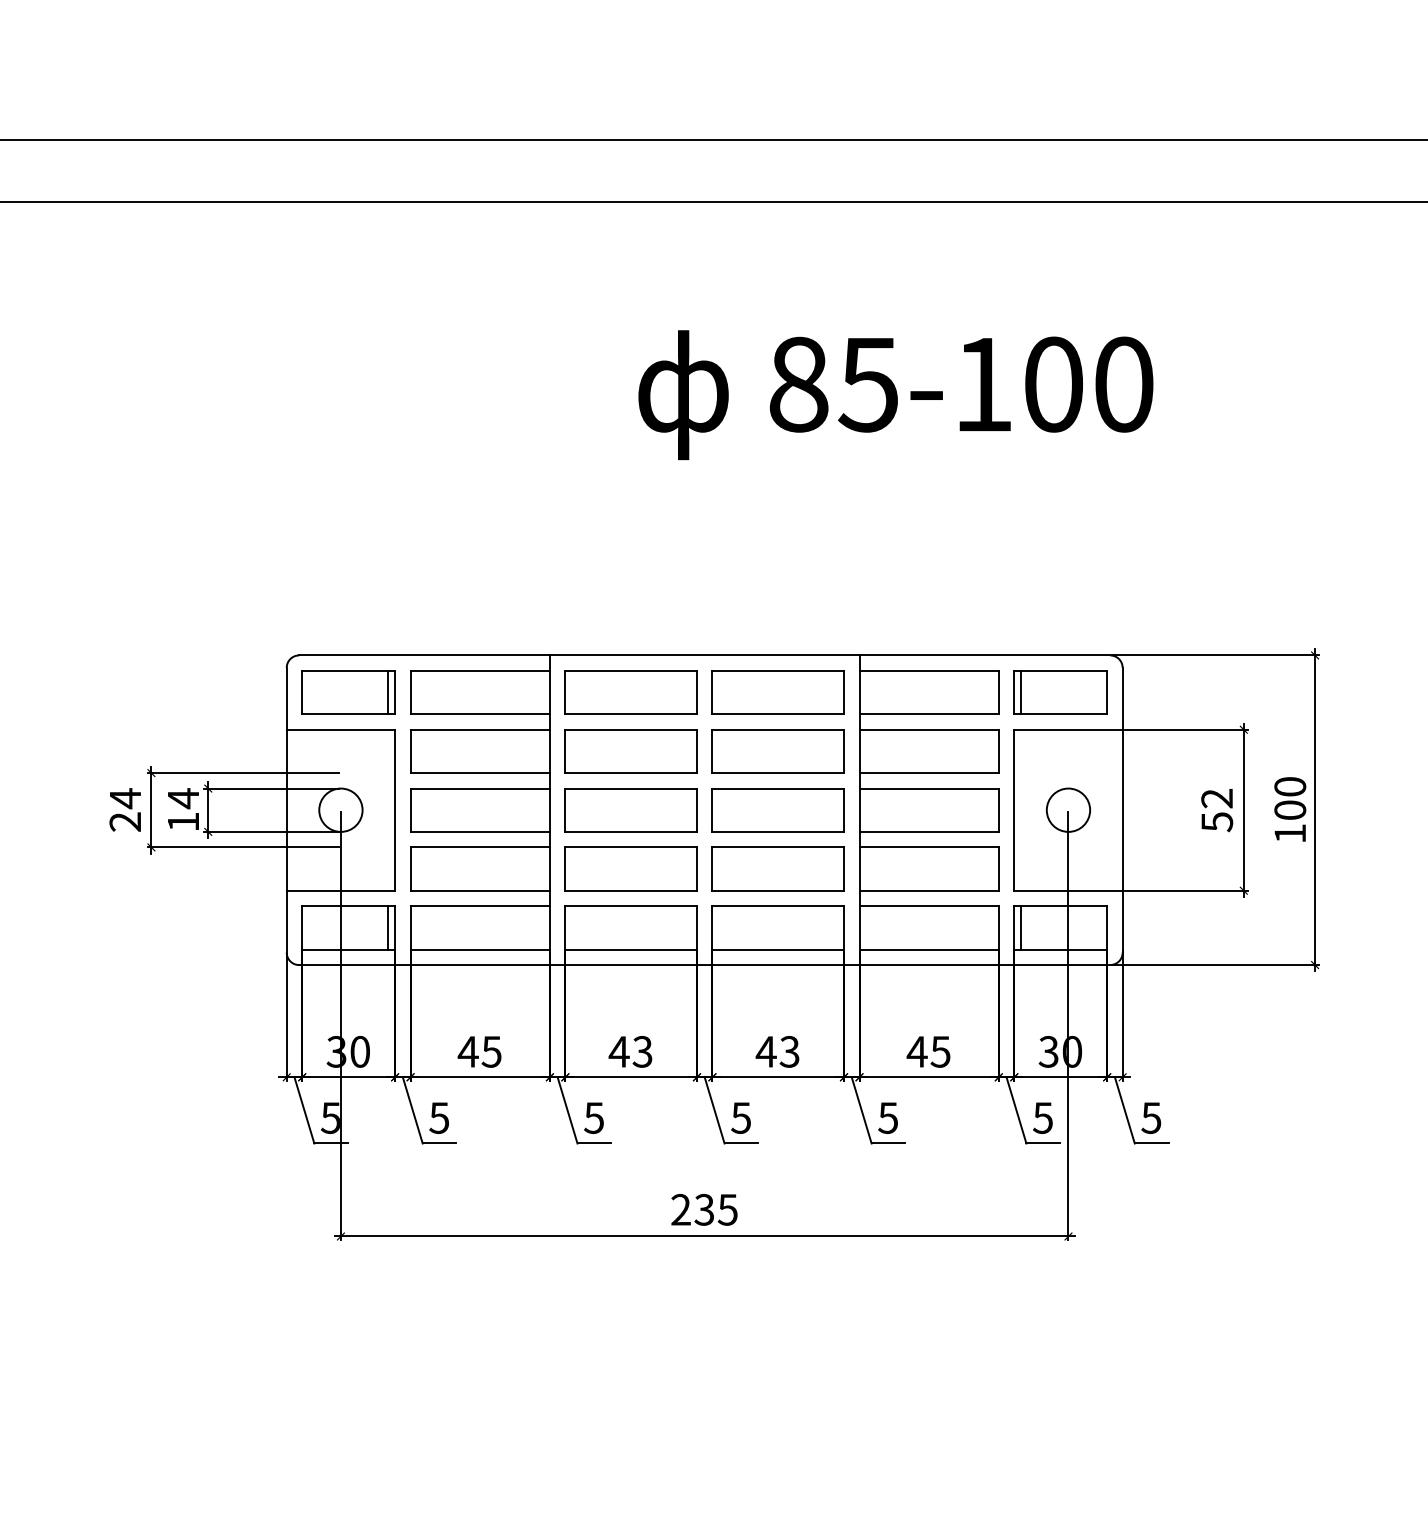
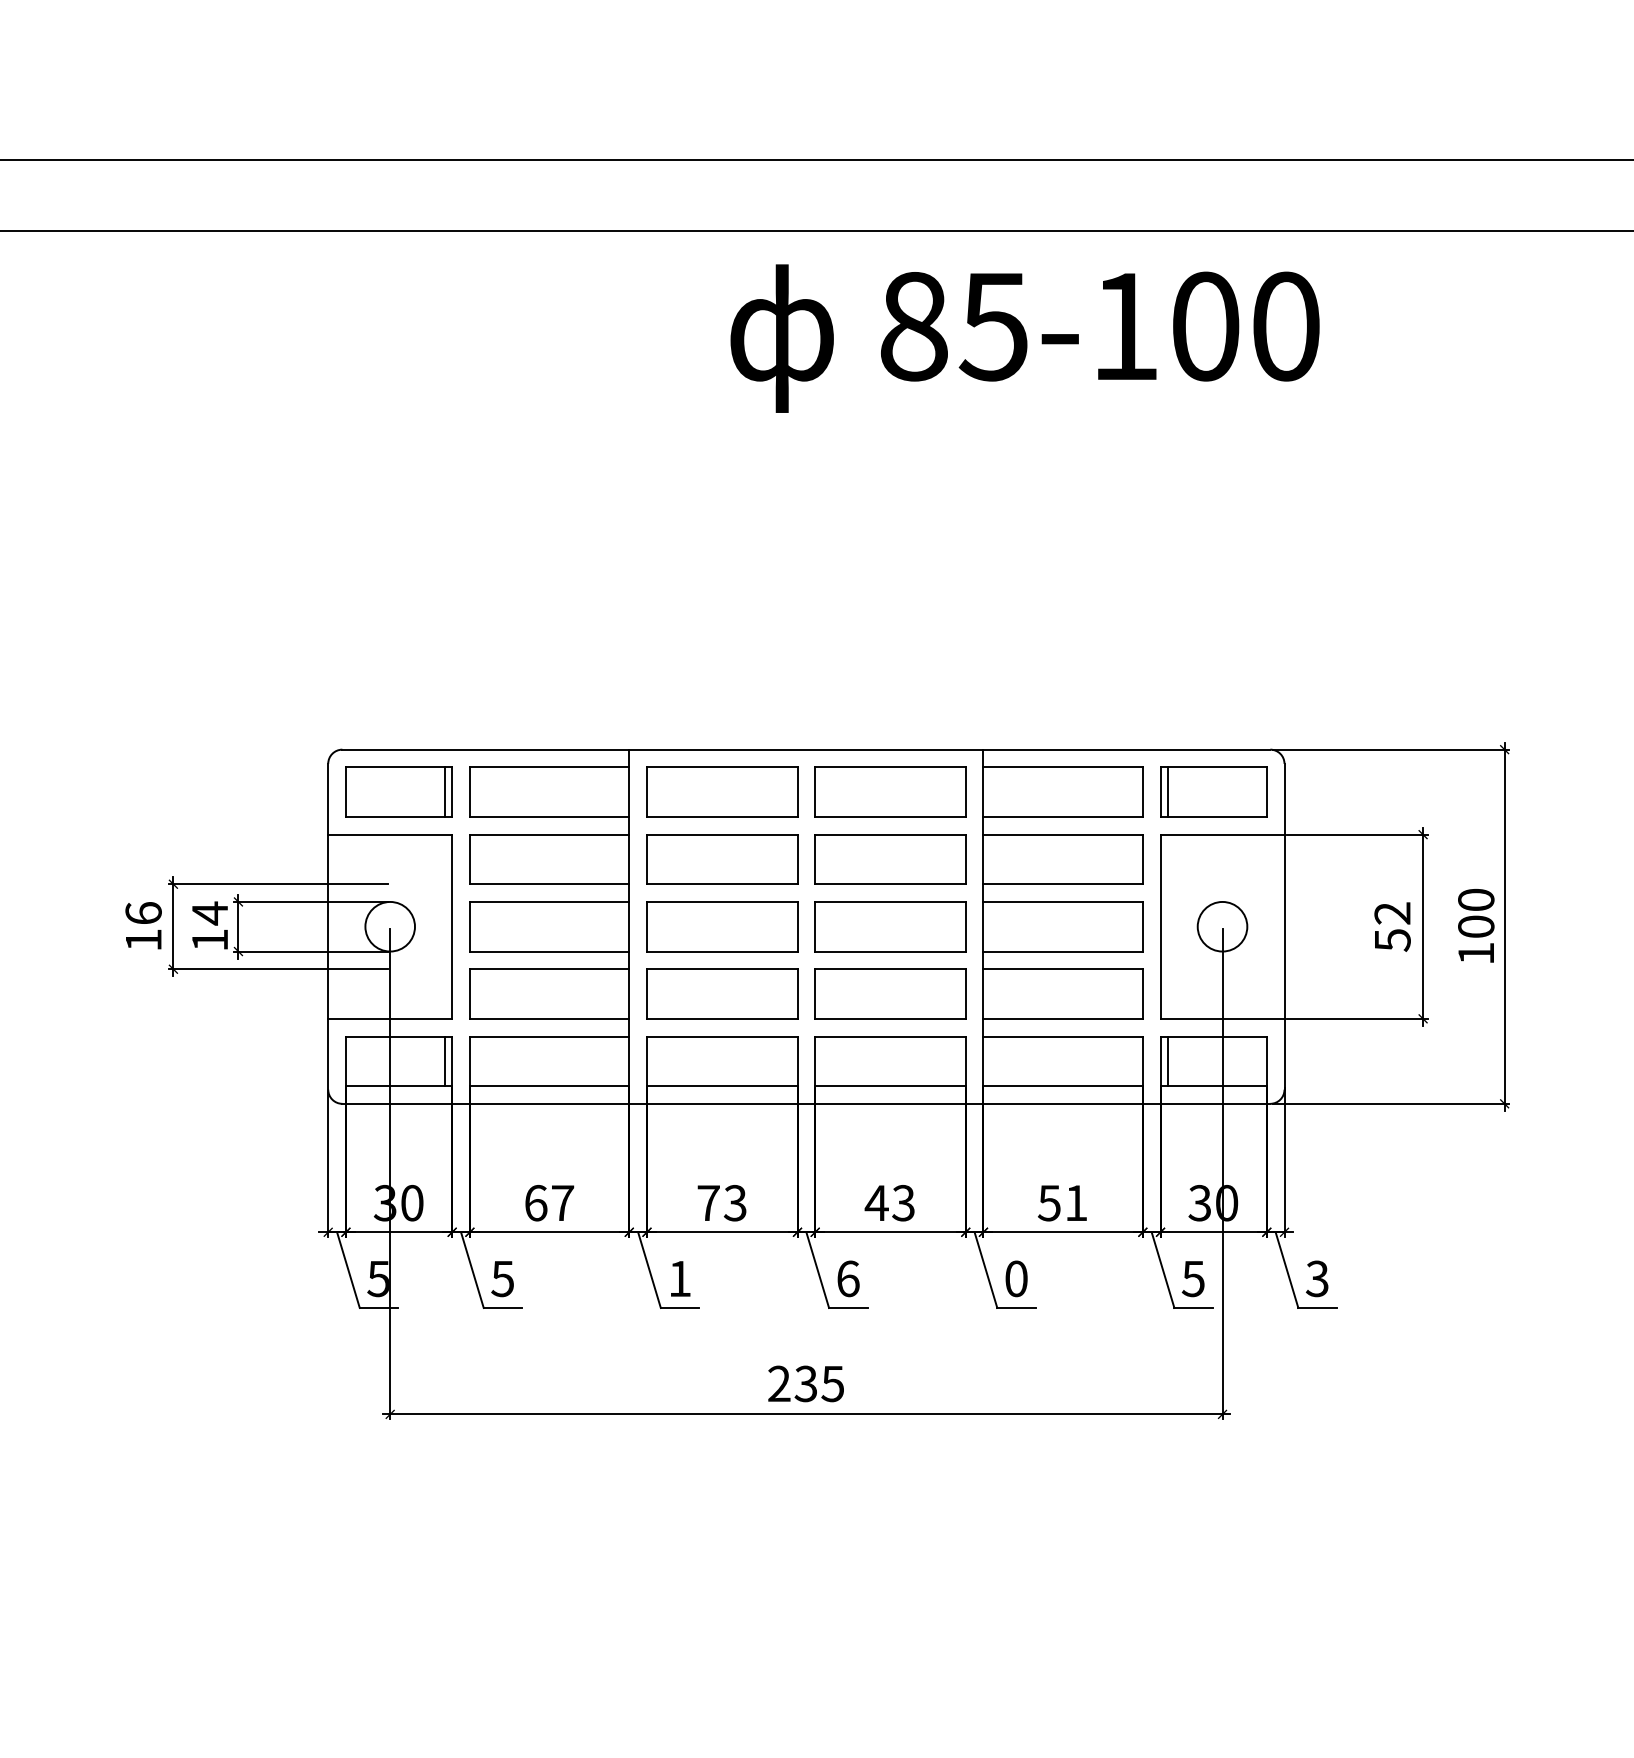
text: (895, 395) -> (1024, 339), moved
text: (125, 809) -> (143, 925), 24 -> 16
text: (479, 1051) -> (548, 1202), 45 -> 67
text: (618, 1051) -> (707, 1202), 43 -> 73
text: (928, 1051) -> (1062, 1202), 45 -> 51
text: (593, 1117) -> (679, 1278), 5 -> 1
text: (741, 1117) -> (848, 1278), 5 -> 6
text: (888, 1117) -> (1016, 1278), 5 -> 0
text: (1151, 1117) -> (1317, 1278), 5 -> 3

